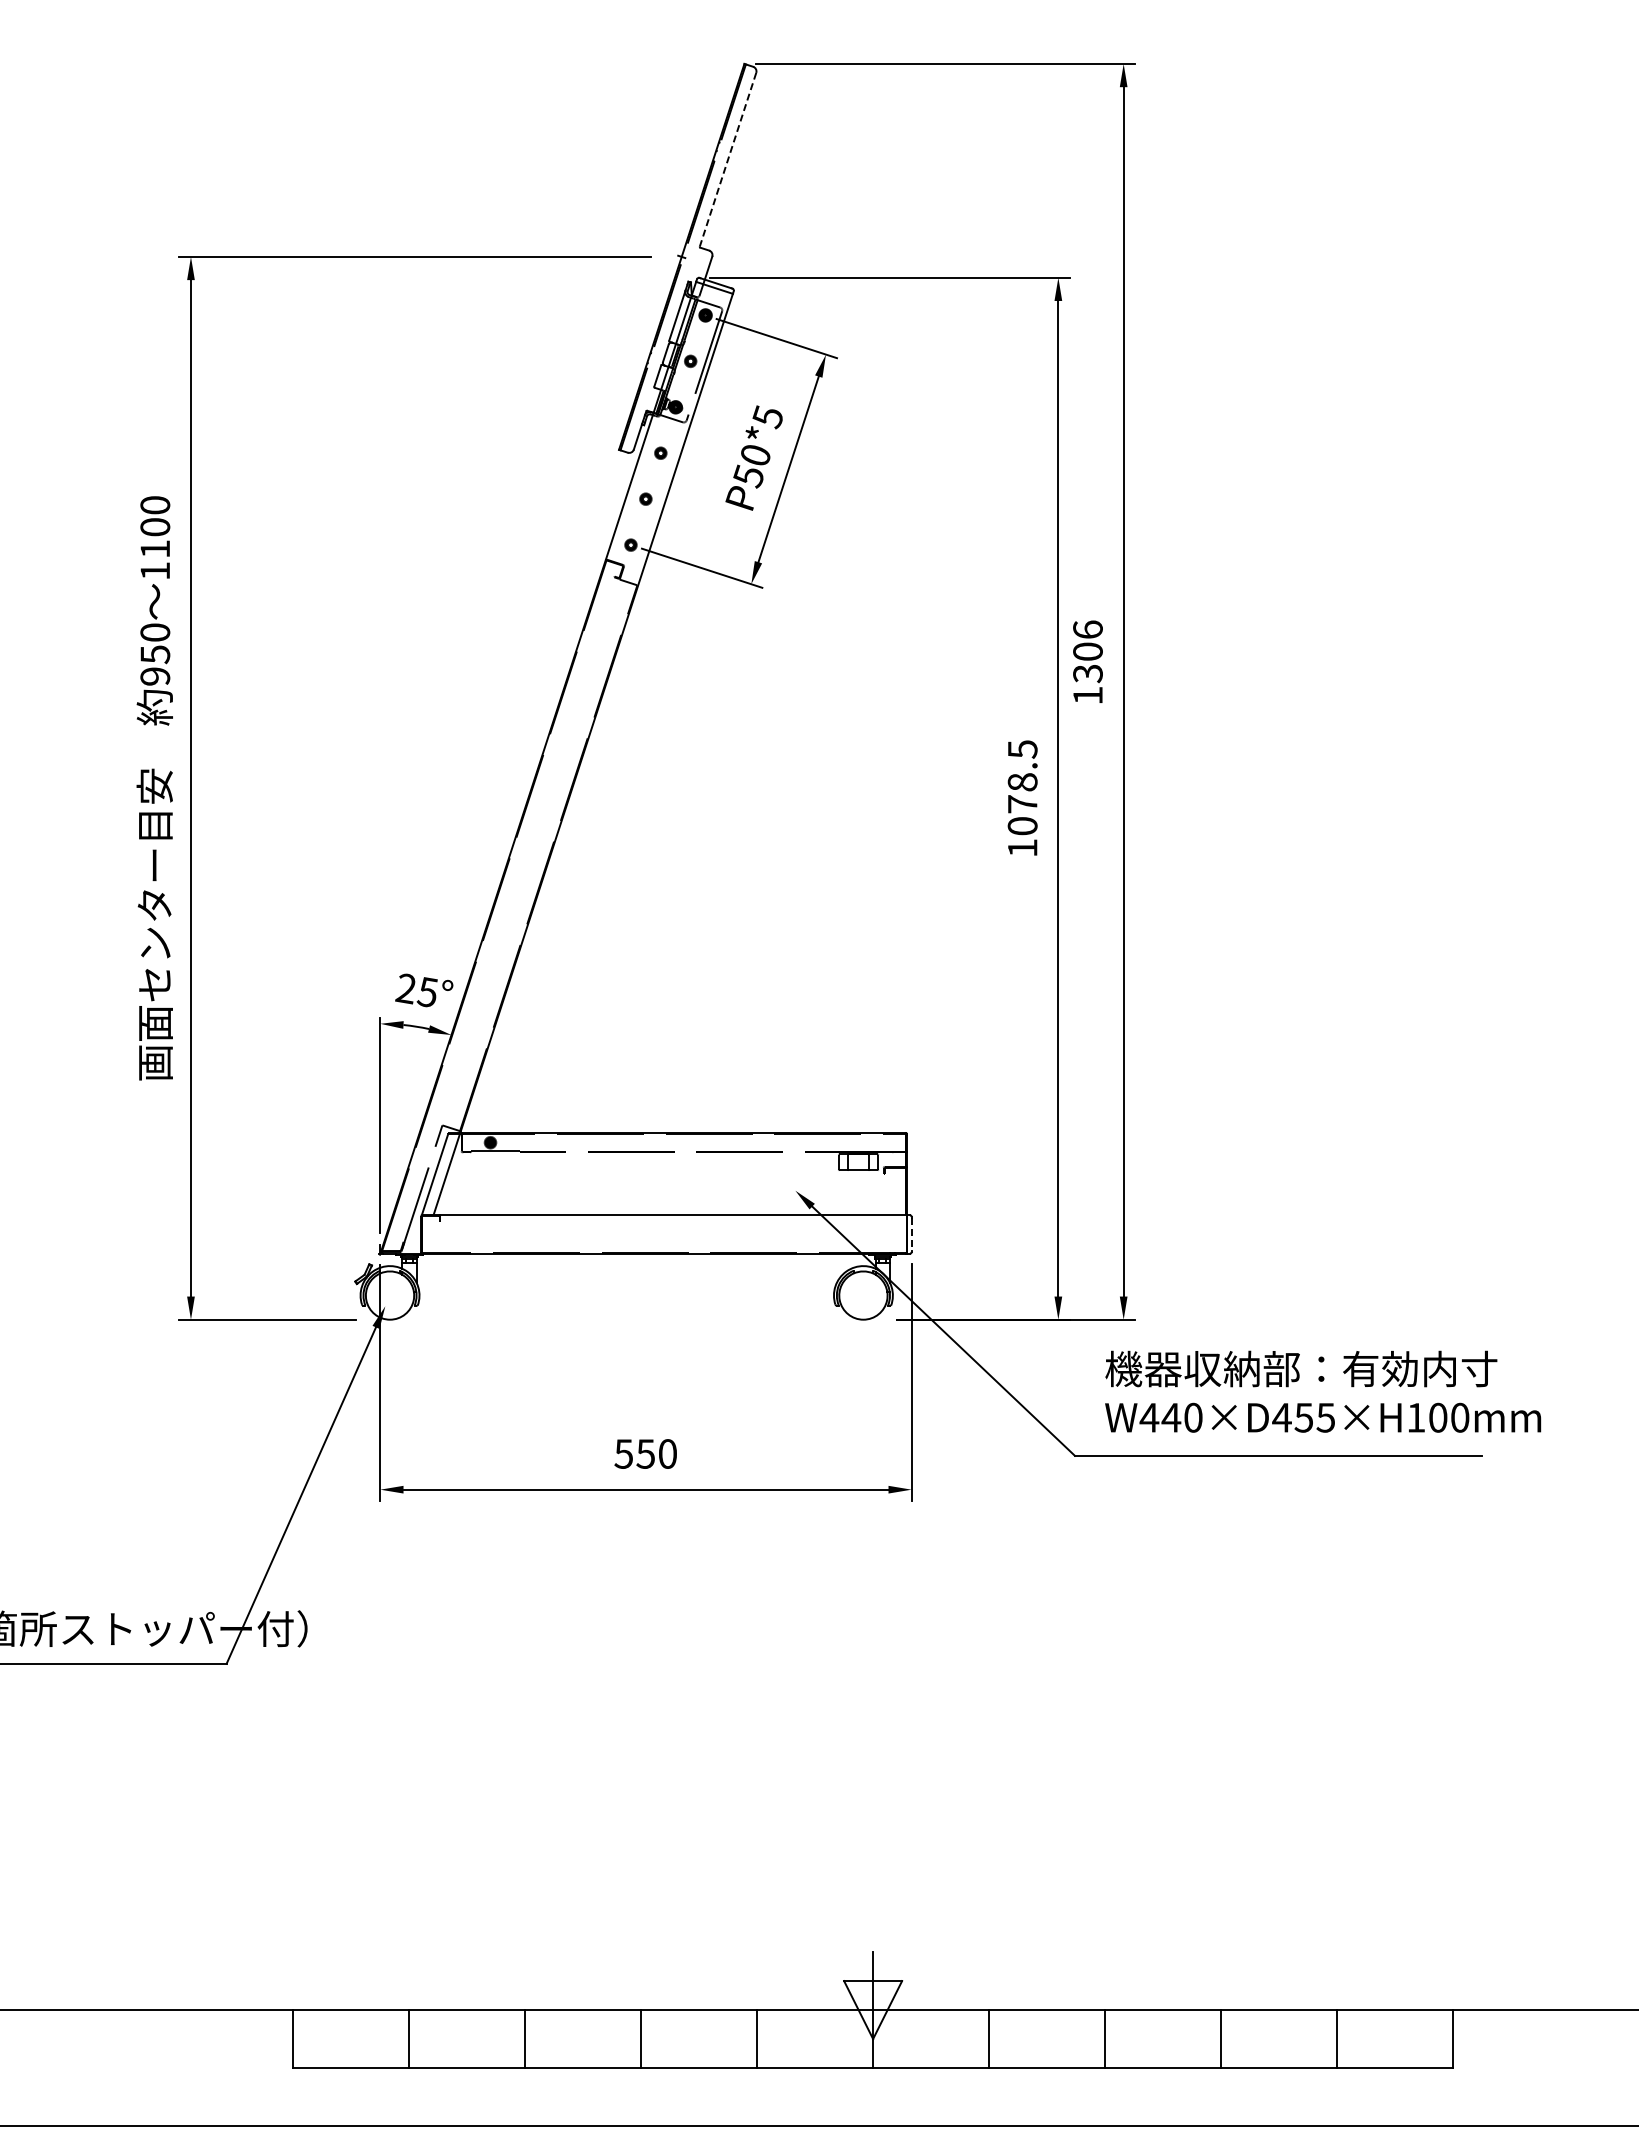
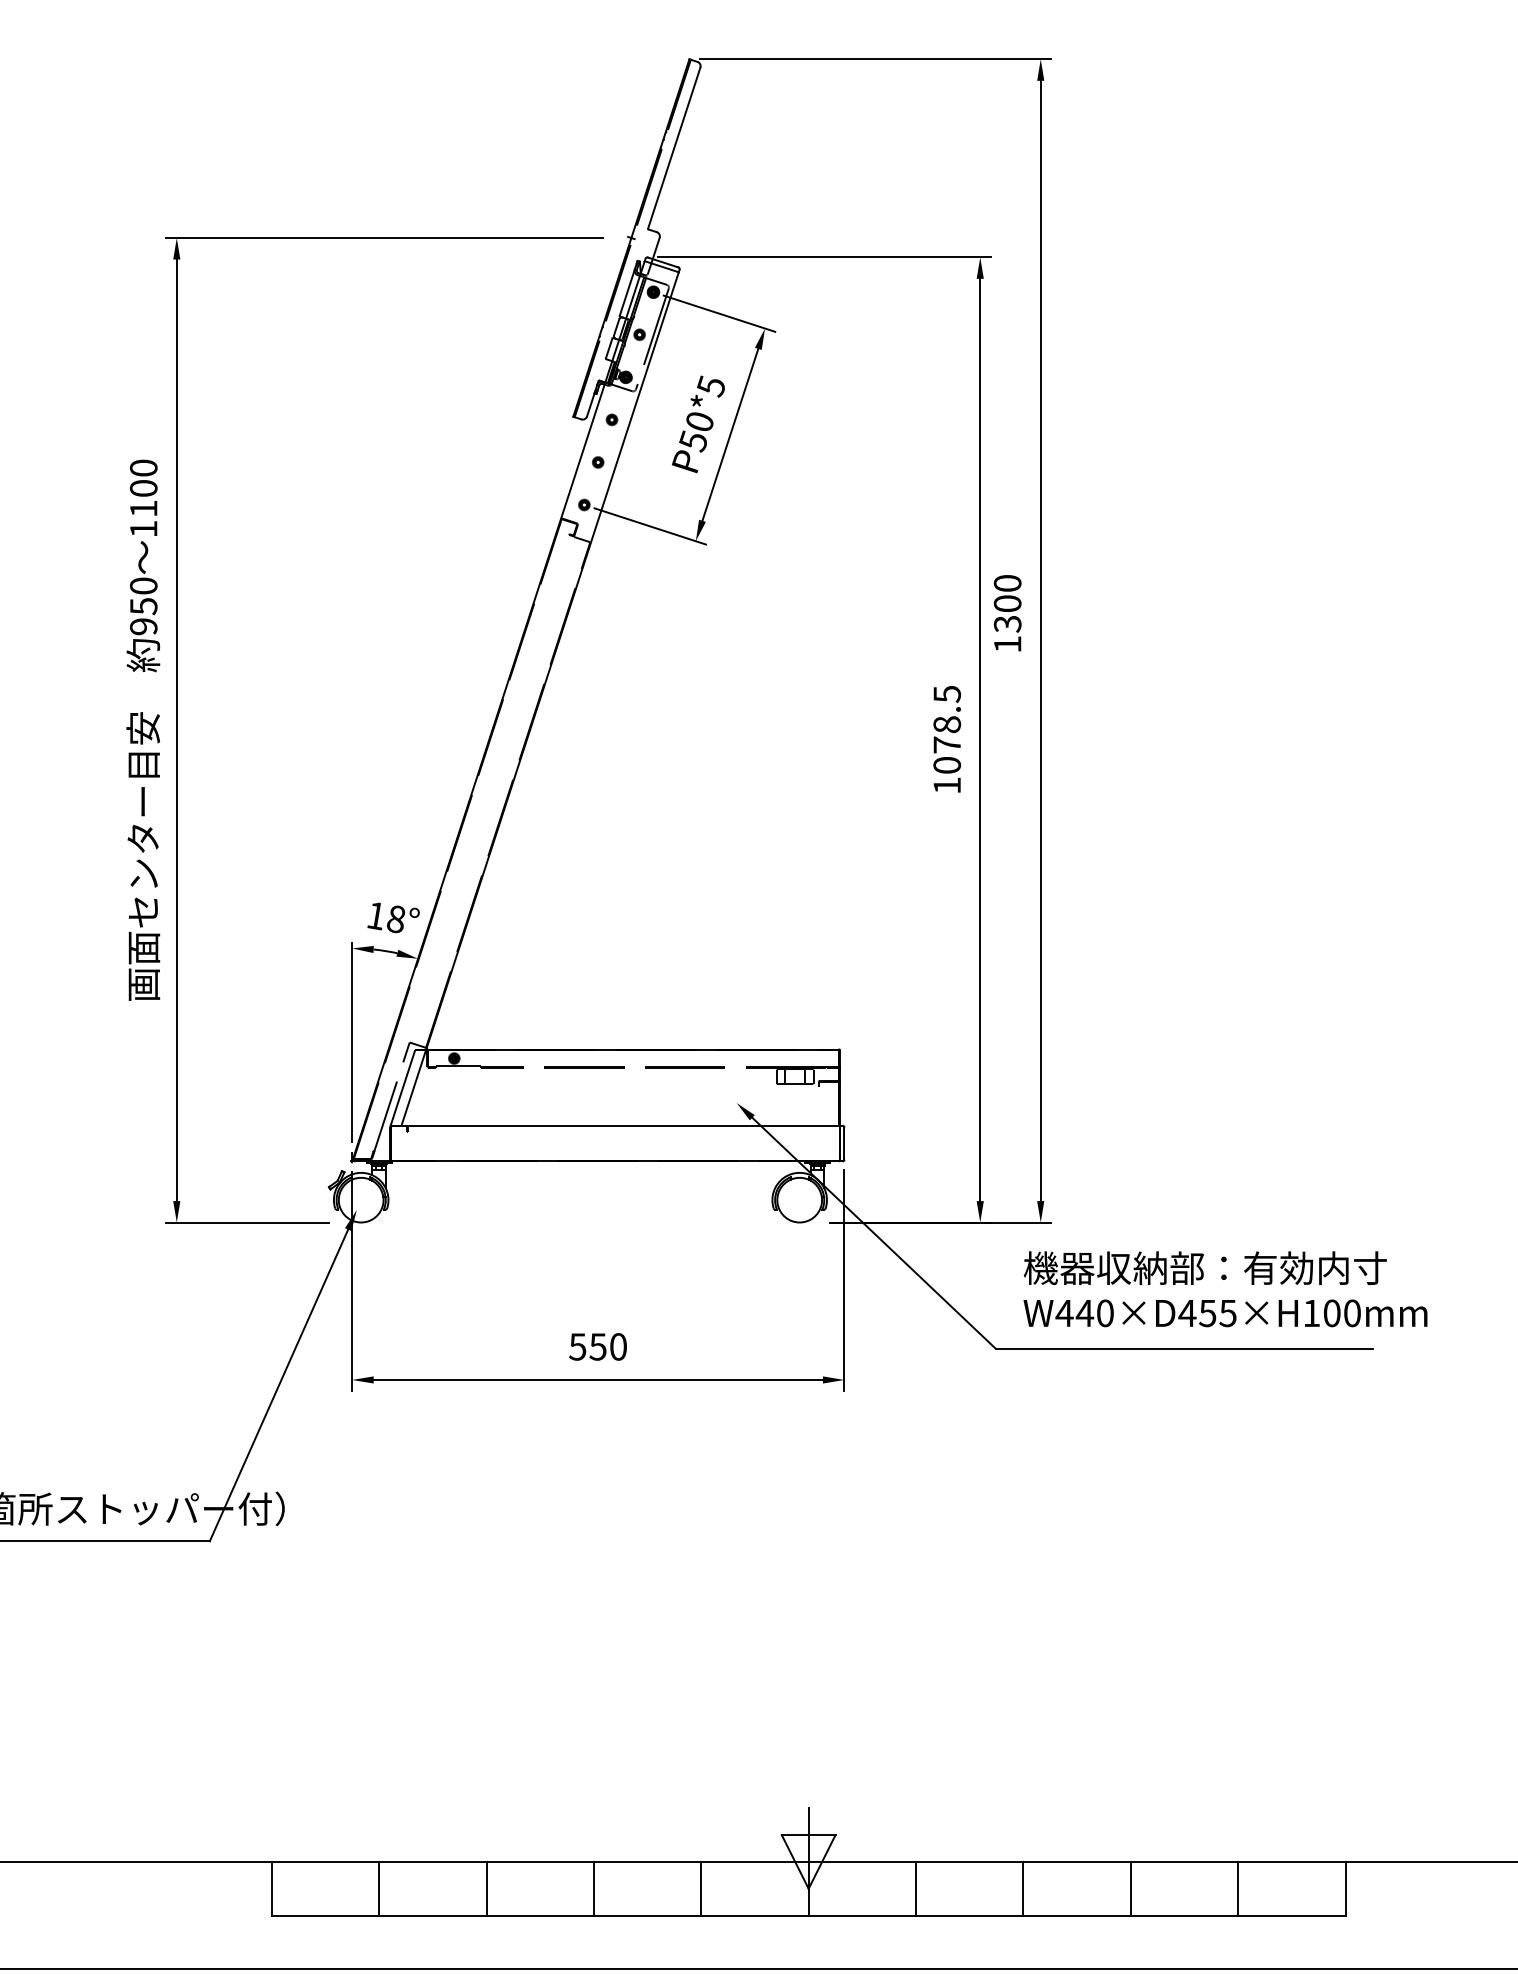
line: (727, 160) -> (673, 148), dashed -> solid
text: (1087, 629) -> (1007, 583), 1306 -> 1300
text: (416, 990) -> (385, 917), 25° -> 18°
line: (911, 1235) -> (844, 1144), dashed -> solid

